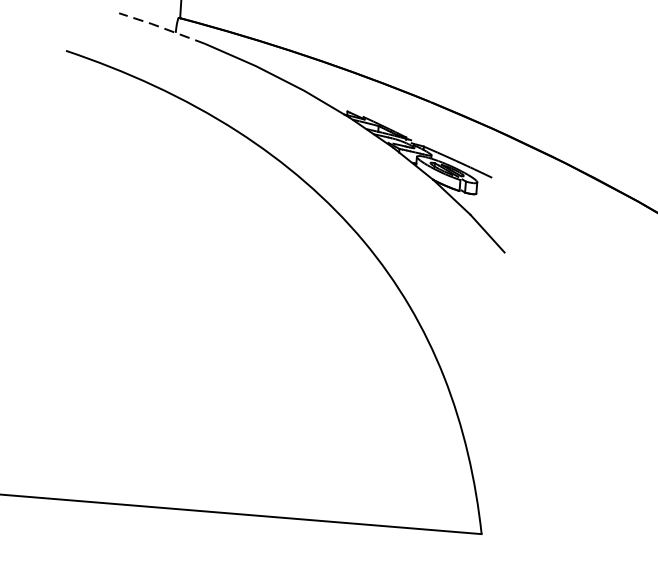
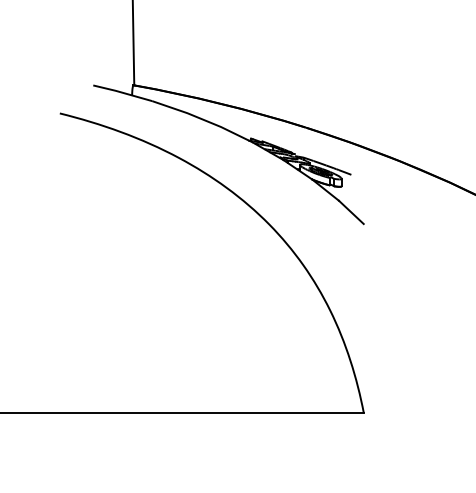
line: (160, 27) -> (121, 92), dashed -> solid

